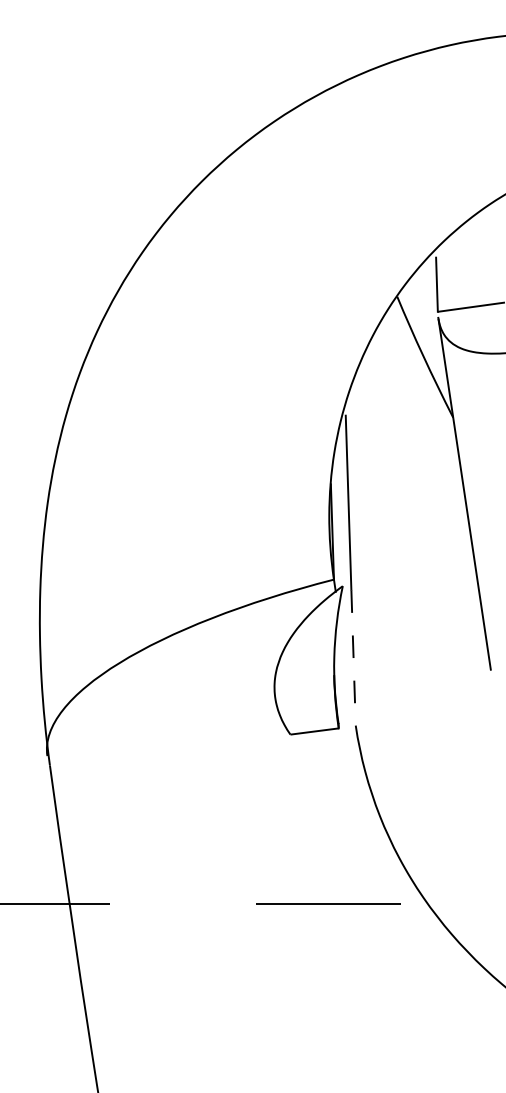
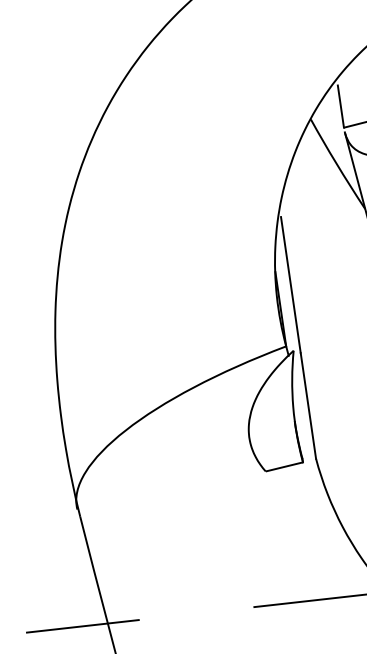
line: (353, 657) -> (308, 405), dashed -> solid

